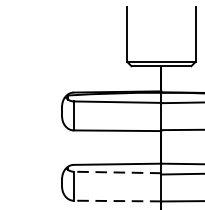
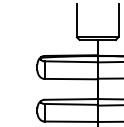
line: (118, 172) -> (71, 104), dashed -> solid
line: (118, 200) -> (71, 121), dashed -> solid

